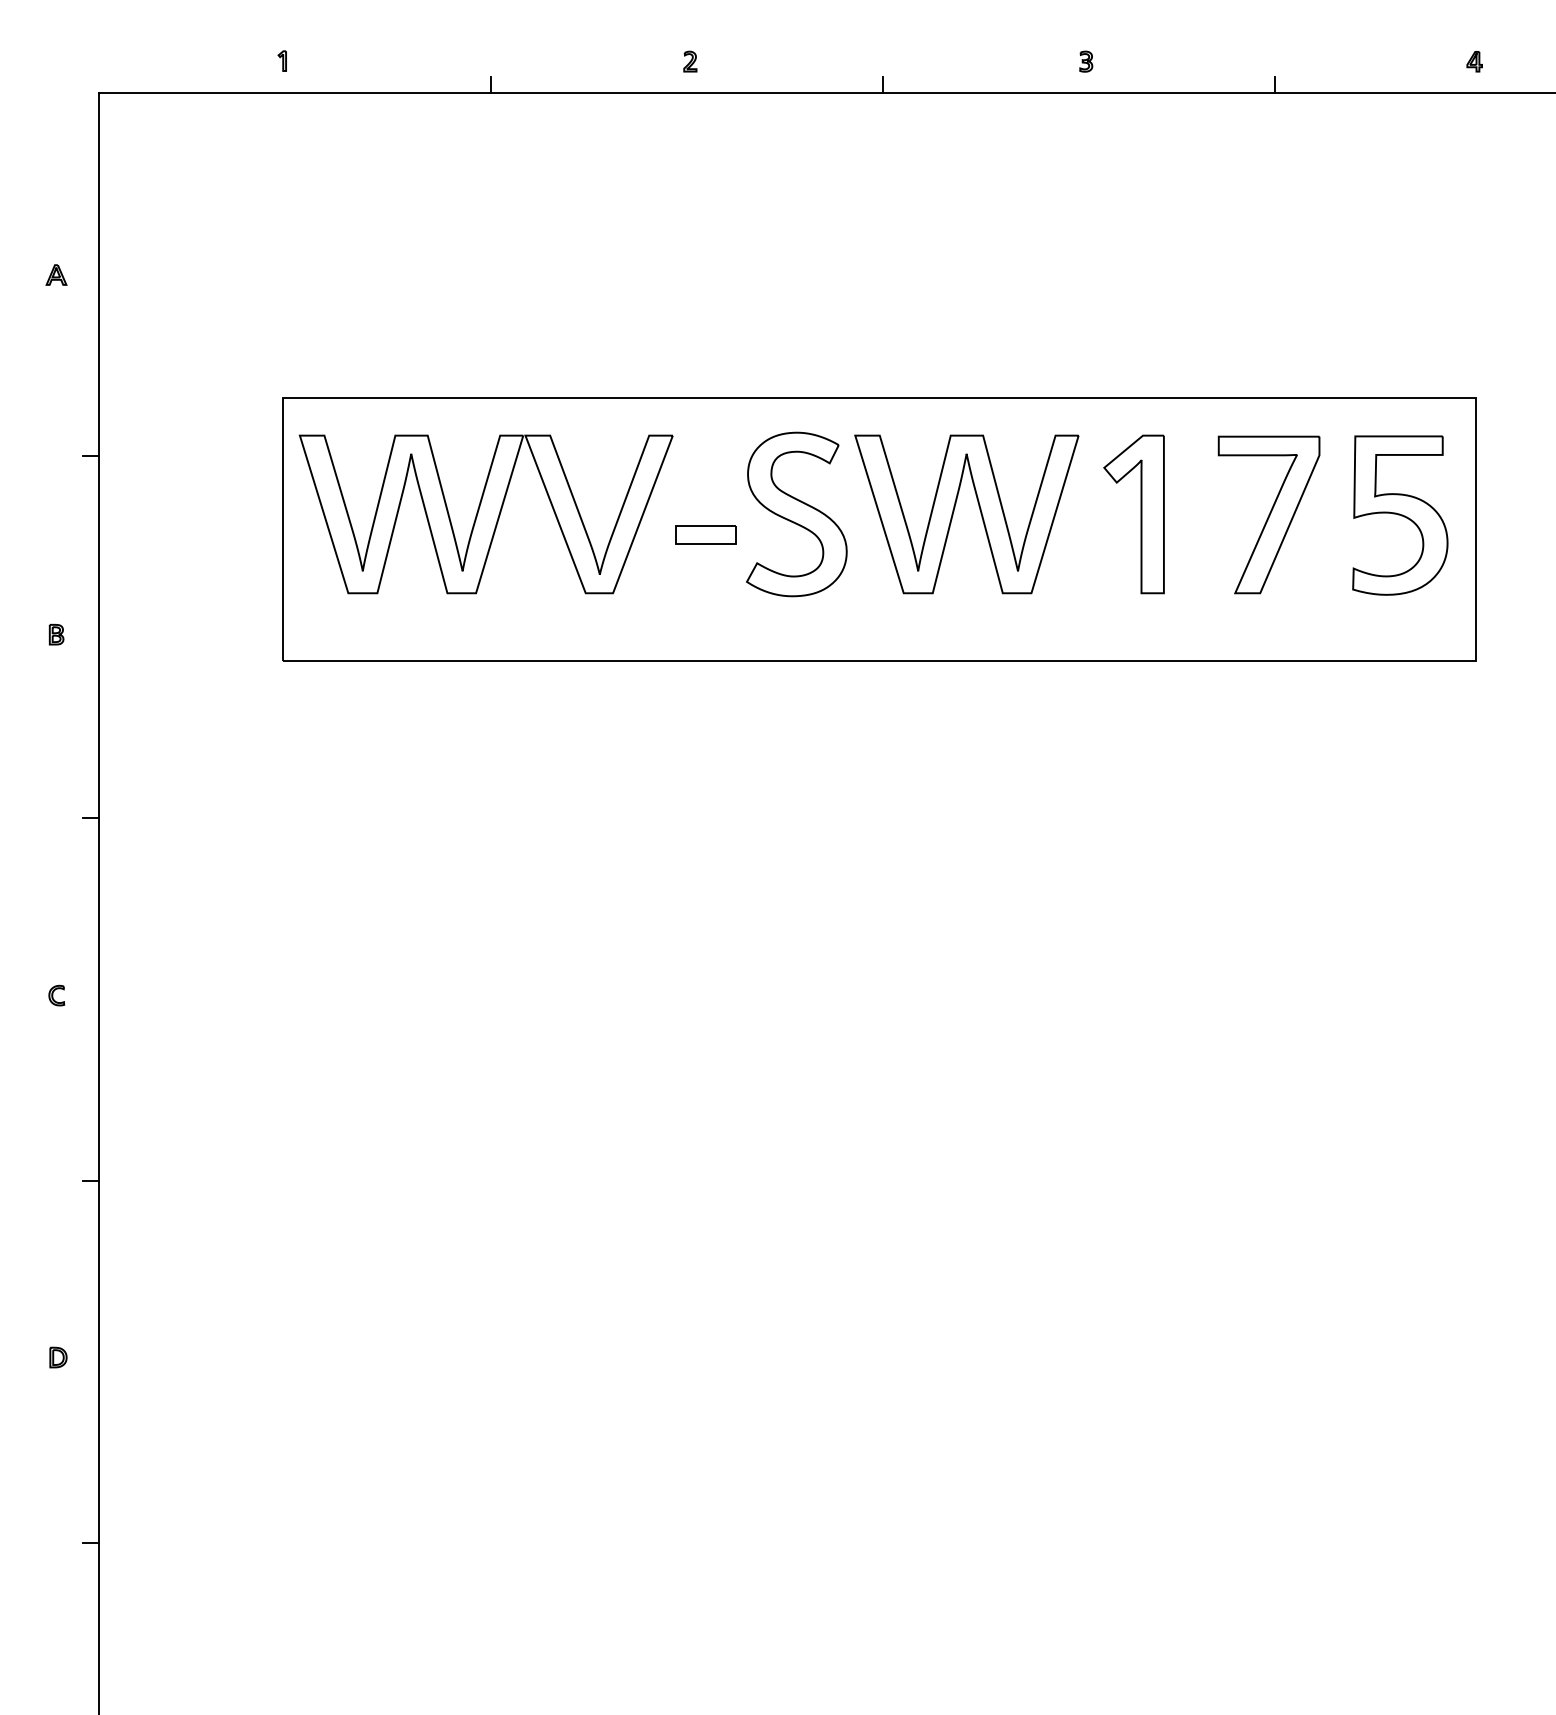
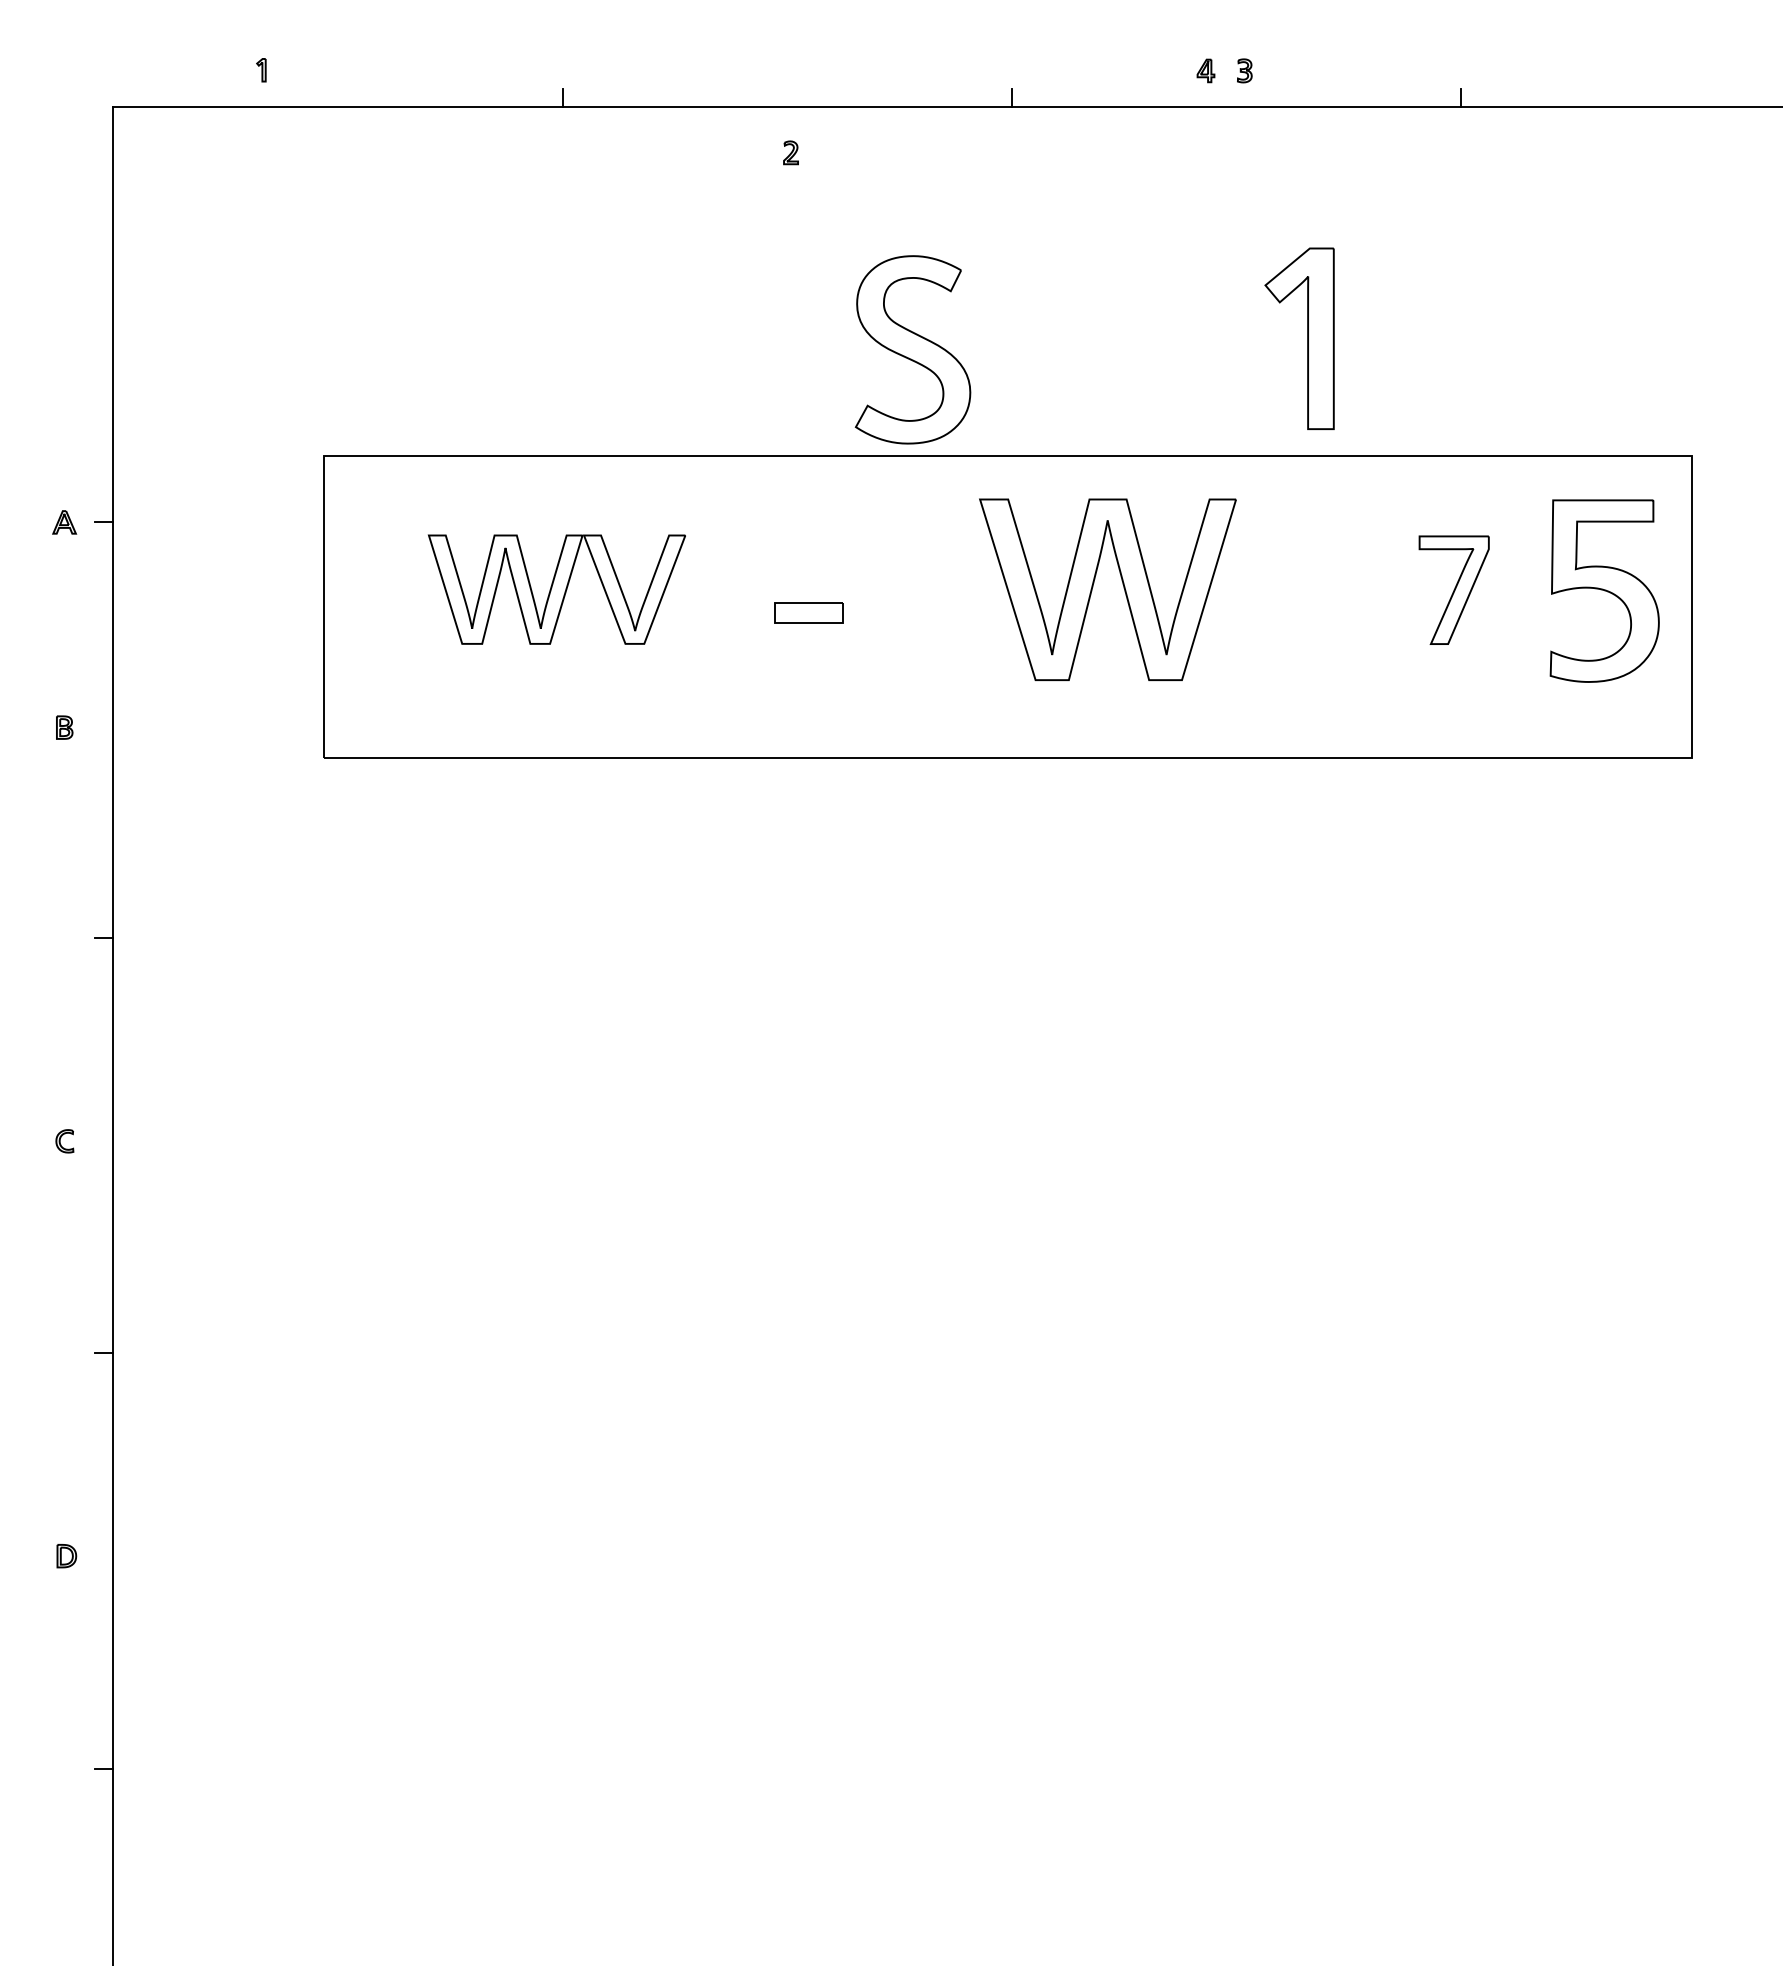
part: (282, 61) -> (261, 70), moved
part: (689, 61) -> (790, 152), moved
part: (1474, 61) -> (1205, 70), moved
part: (56, 275) -> (64, 522), moved
part: (485, 514) -> (556, 589), size x0.6
part: (796, 514) -> (912, 349), moved
part: (1140, 514) -> (1307, 338), moved
part: (1268, 514) -> (1453, 589), size x0.6

